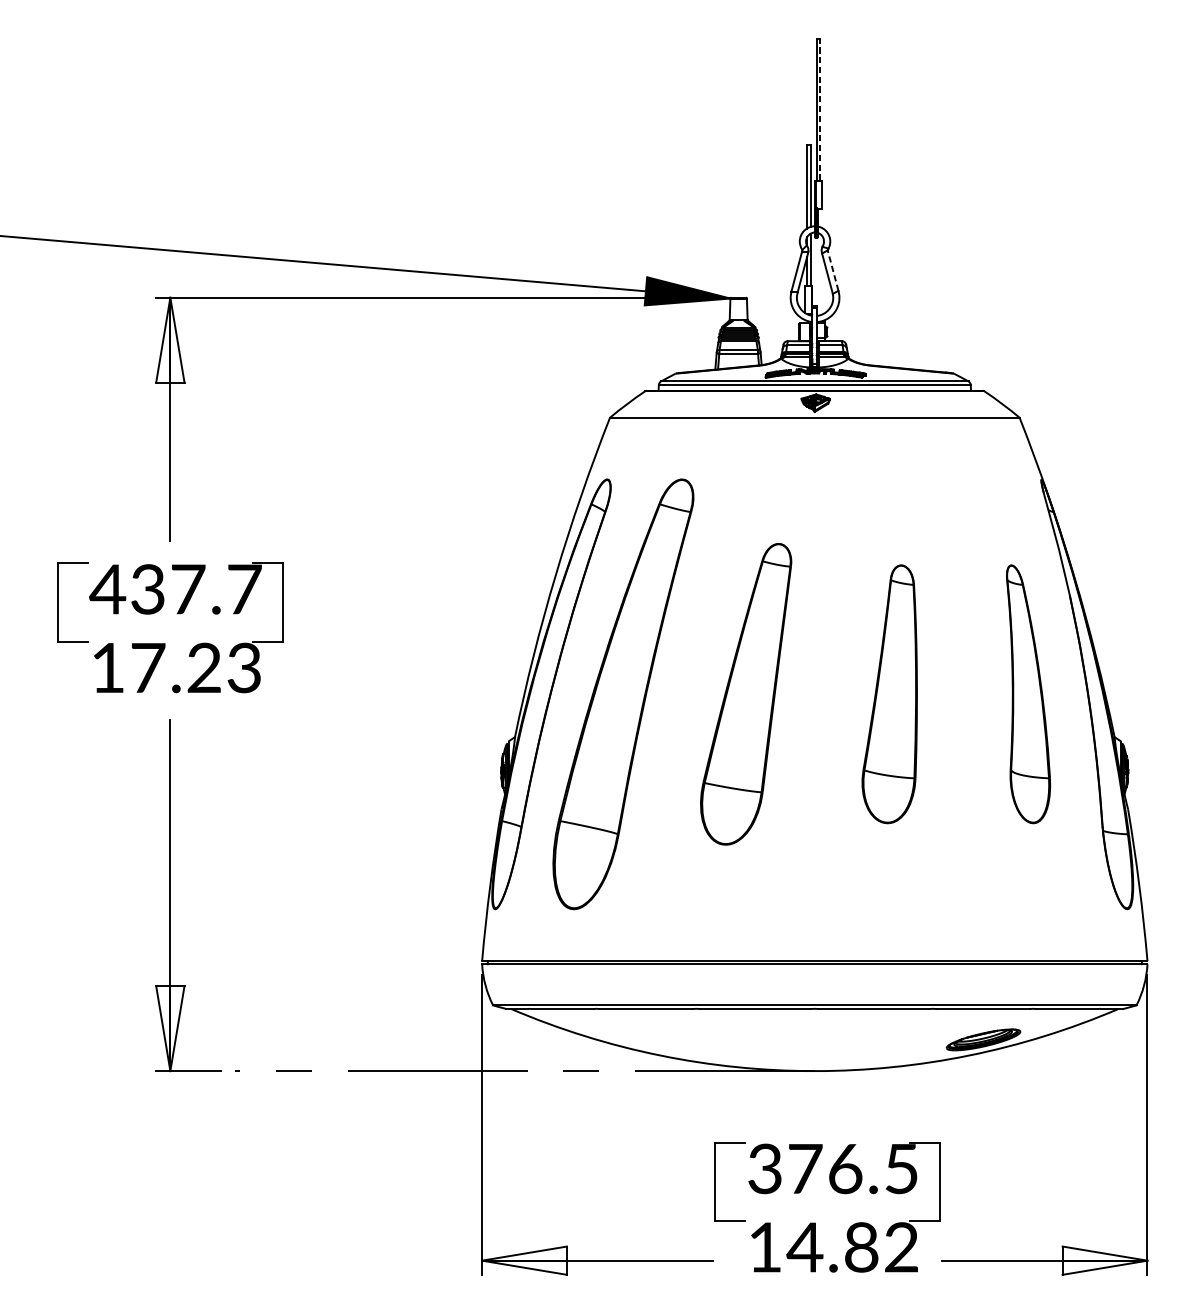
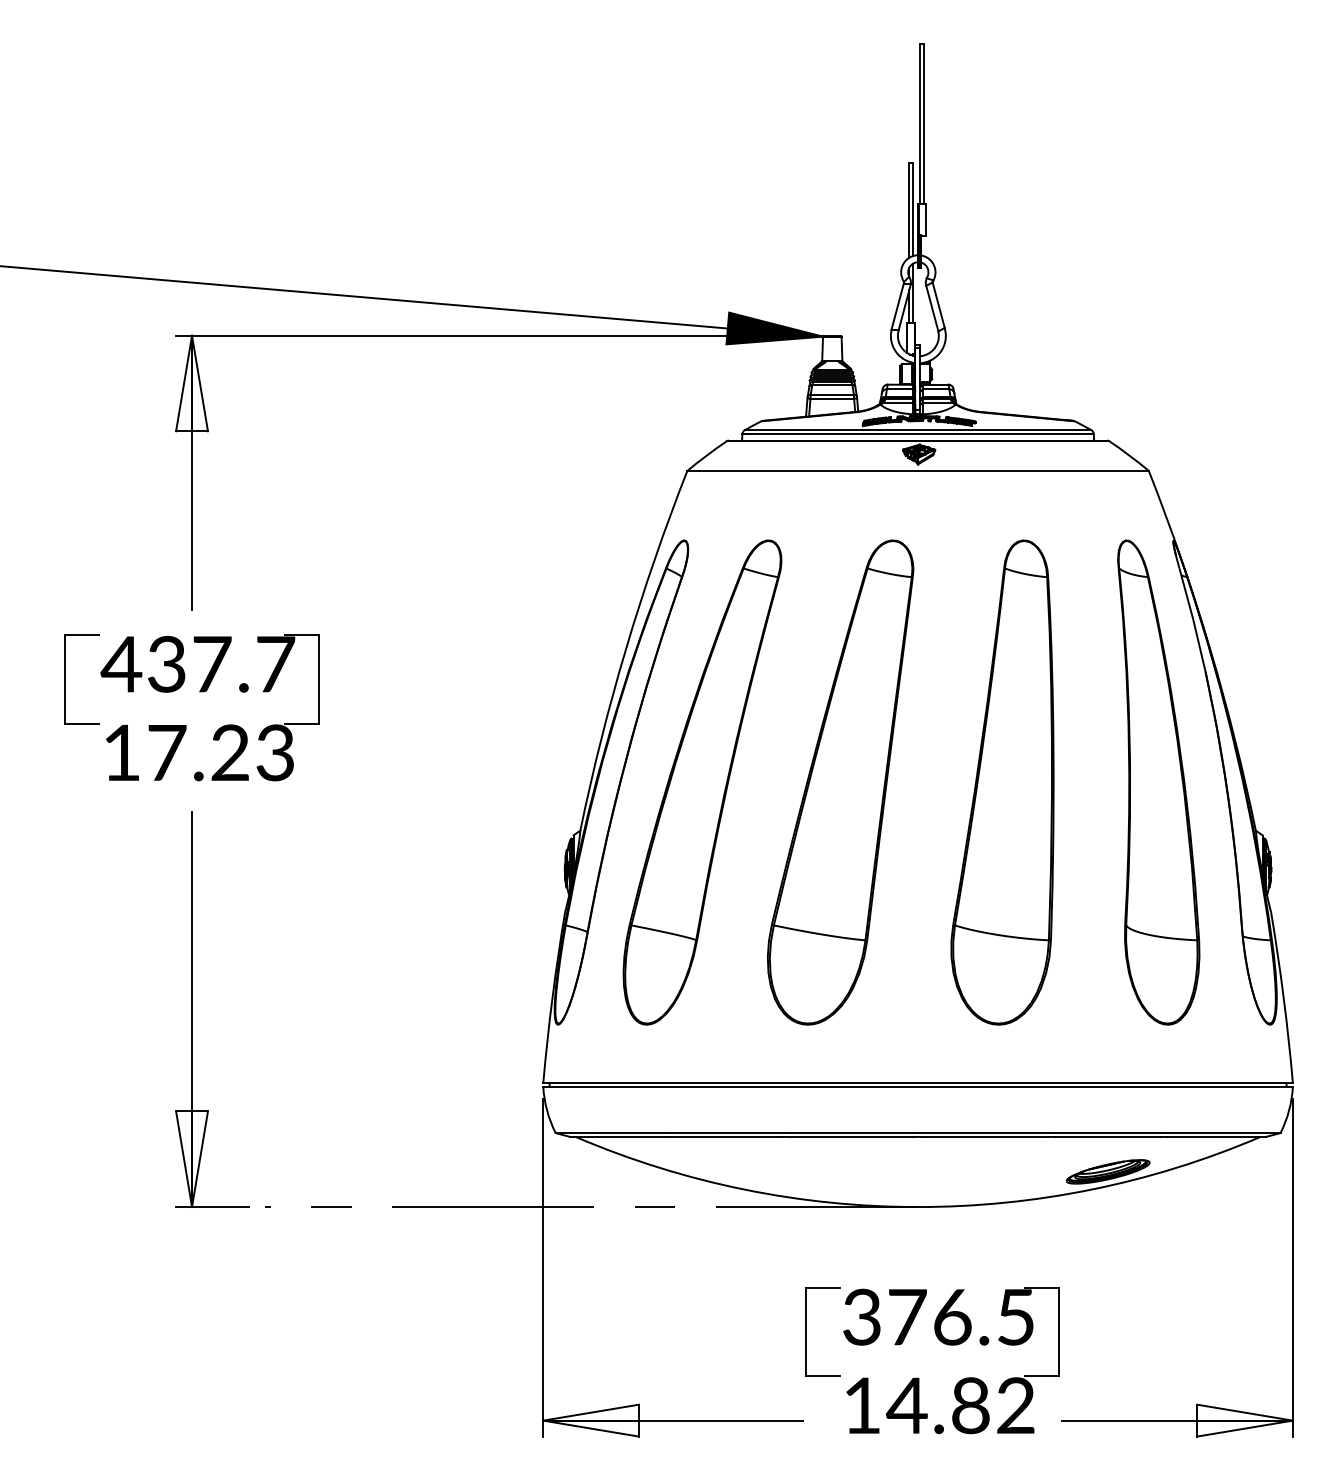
line: (820, 110) -> (924, 124), dashed -> solid
line: (832, 270) -> (938, 305), dashed -> solid
part: (745, 694) -> (840, 782), size x1.43
part: (889, 694) -> (1002, 782), size x1.67
part: (1028, 694) -> (1158, 782), size x1.67

